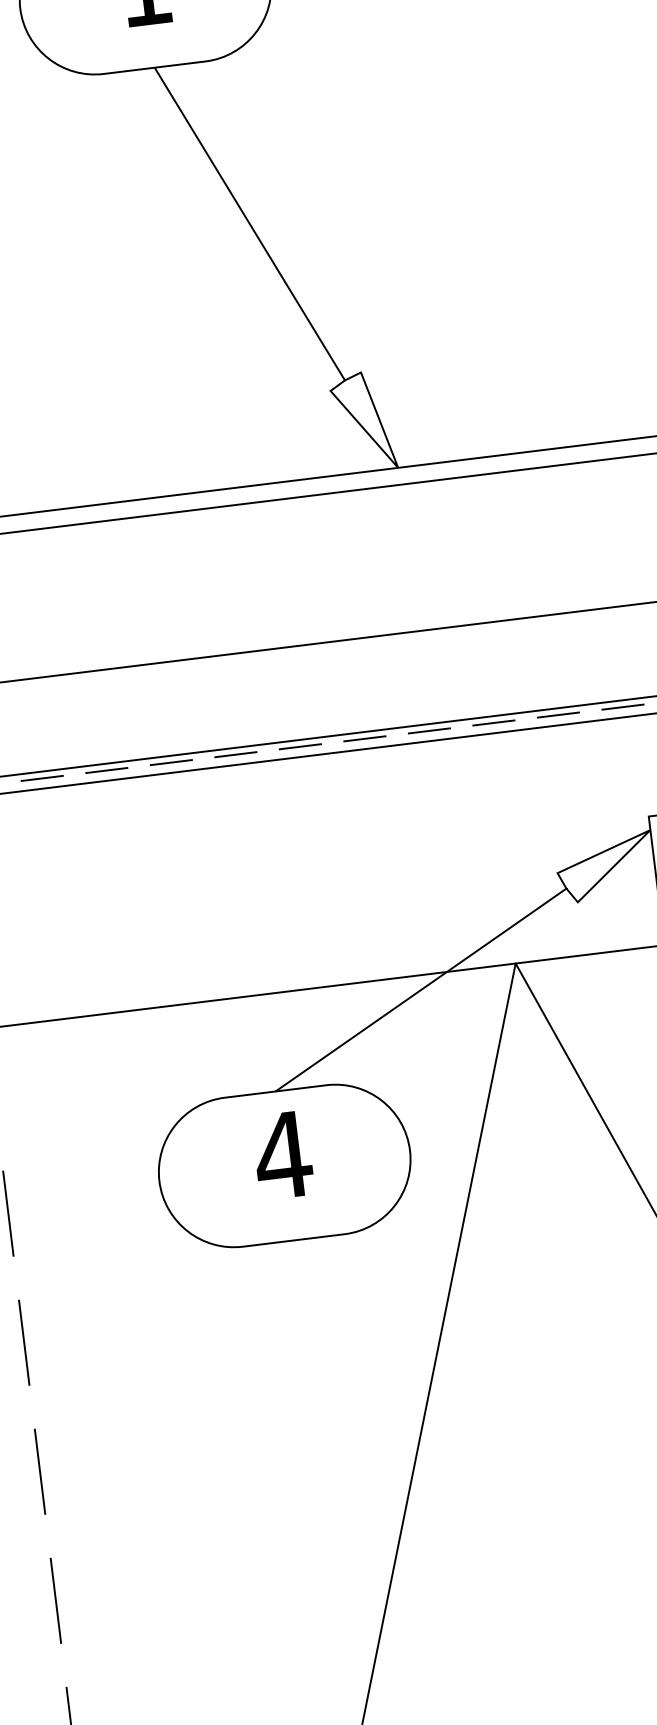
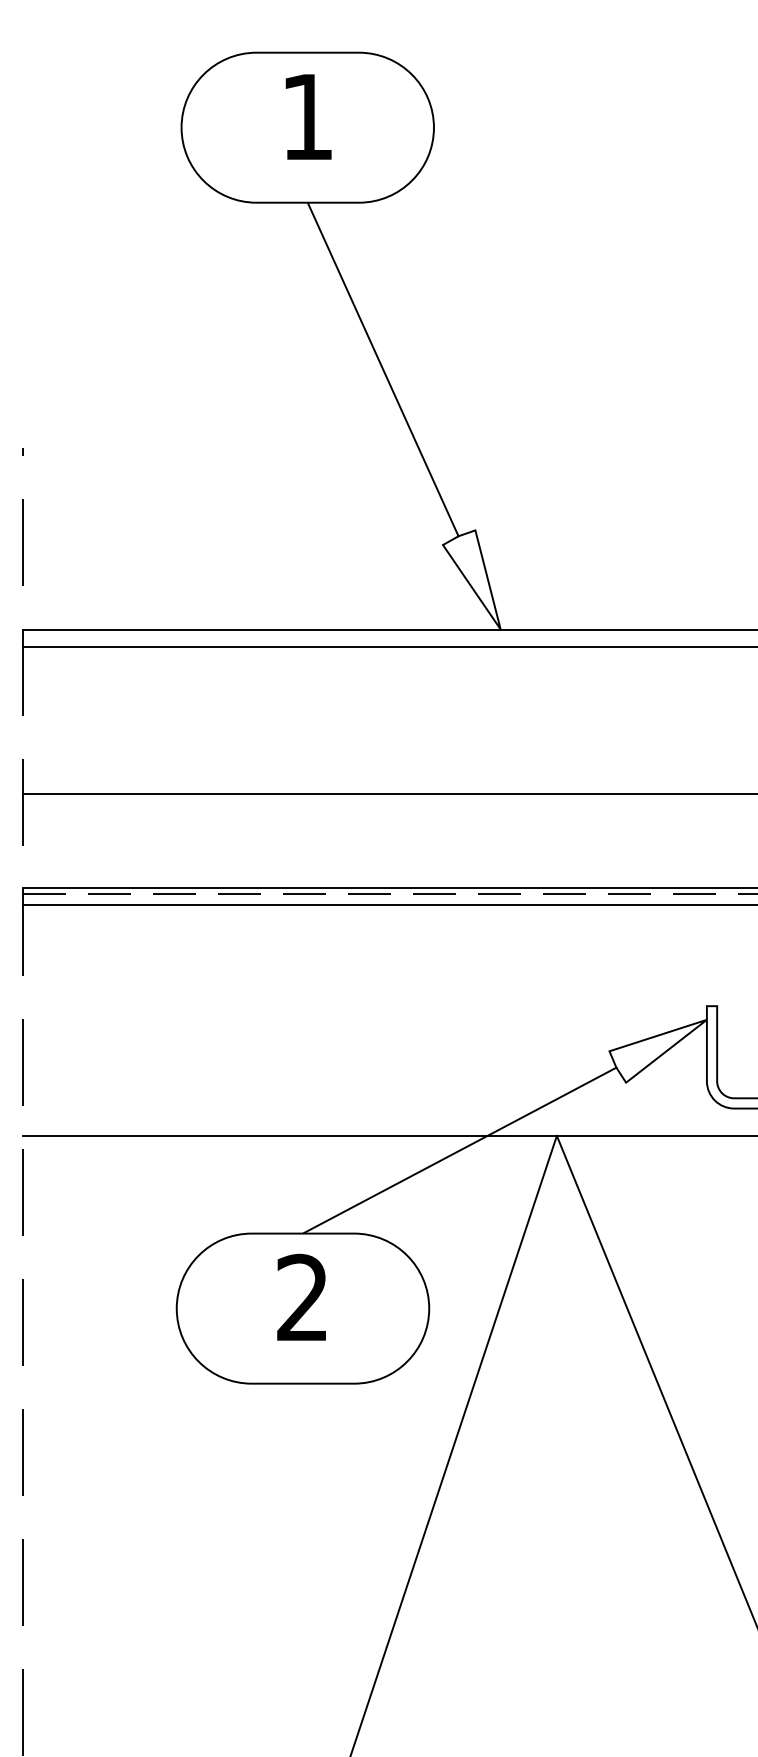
text: (282, 1153) -> (302, 1296), 4 -> 2

